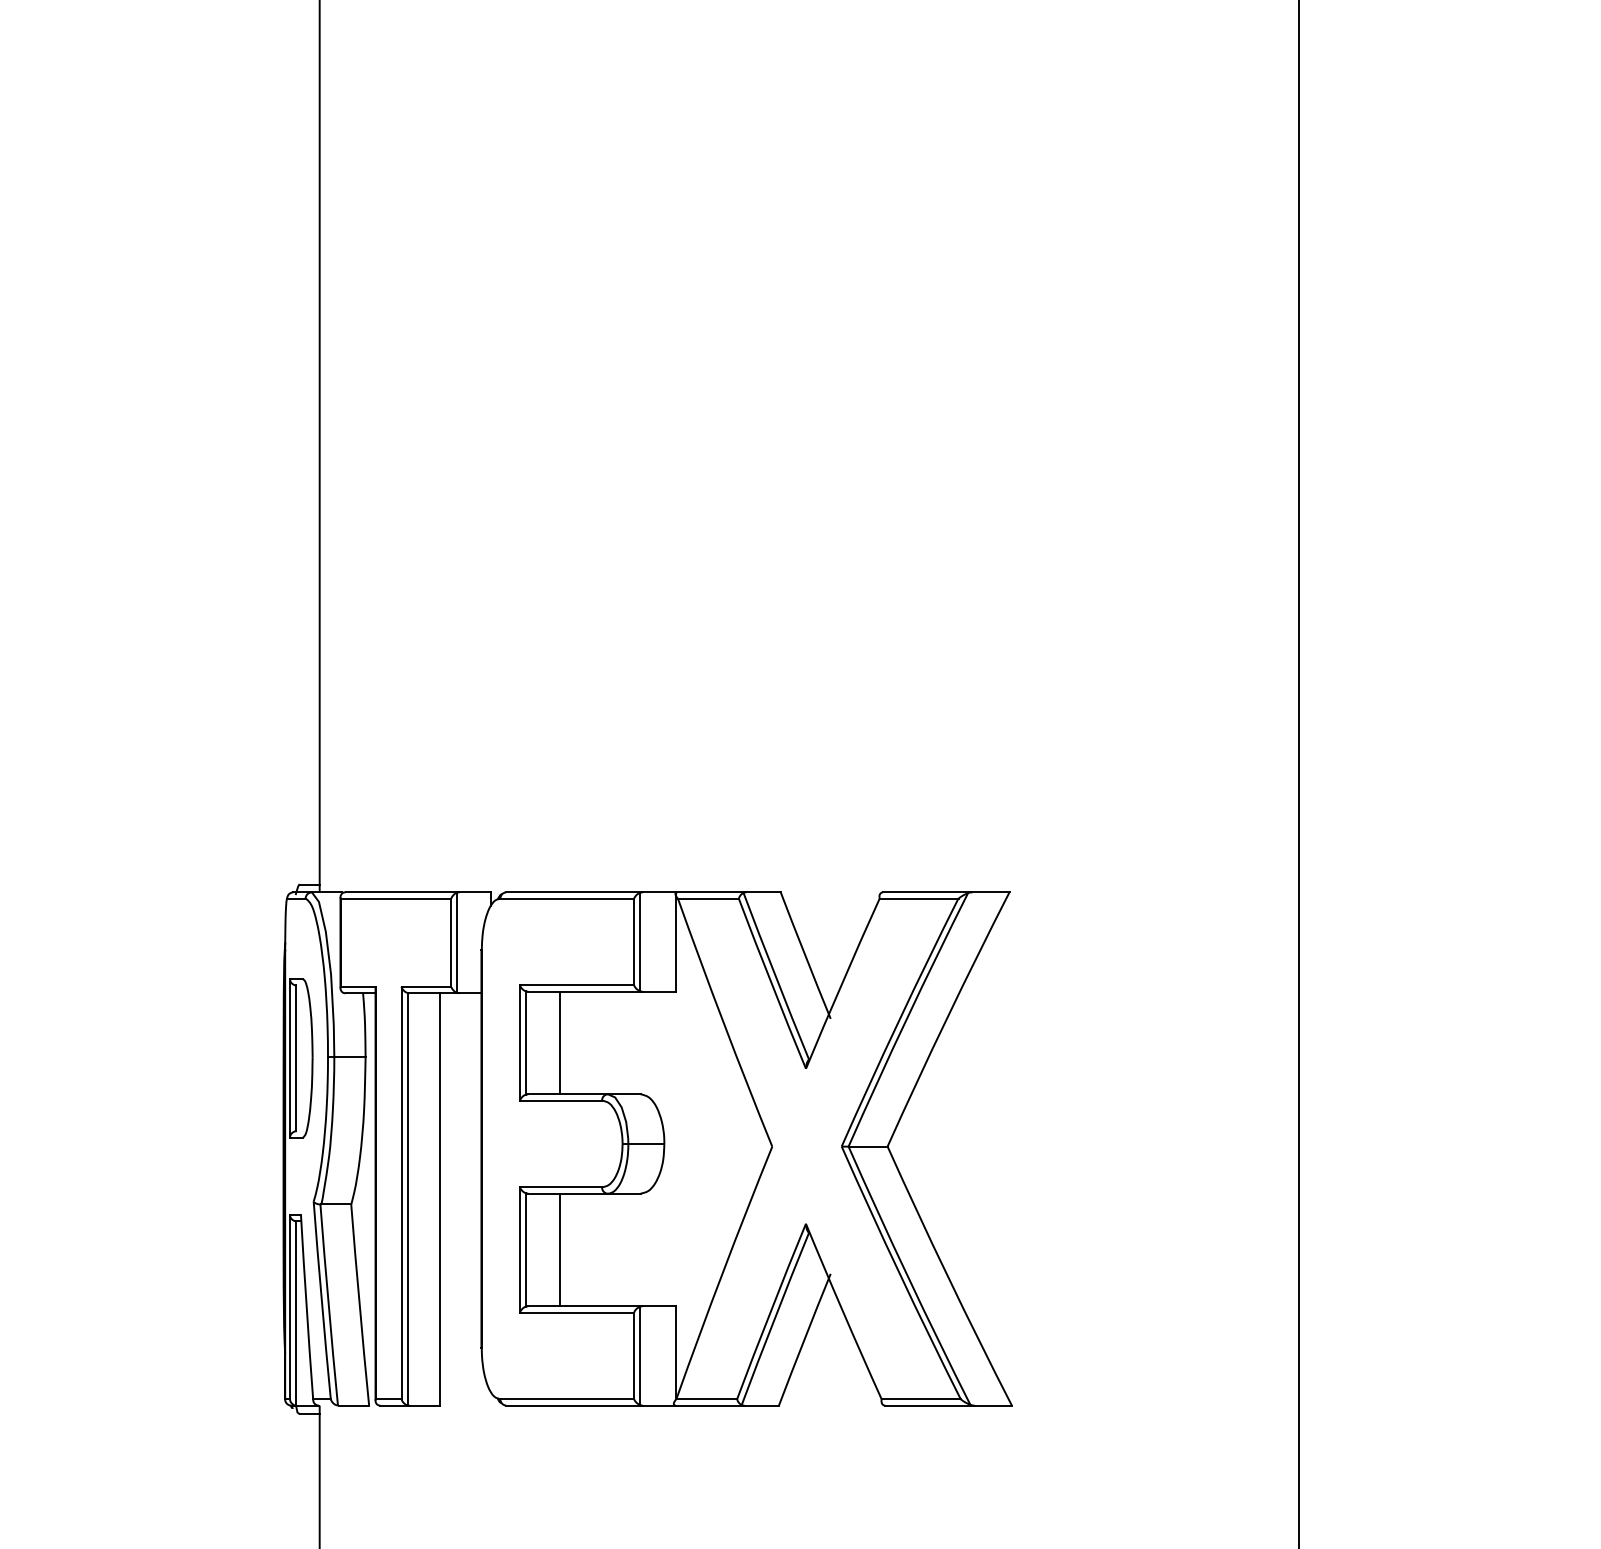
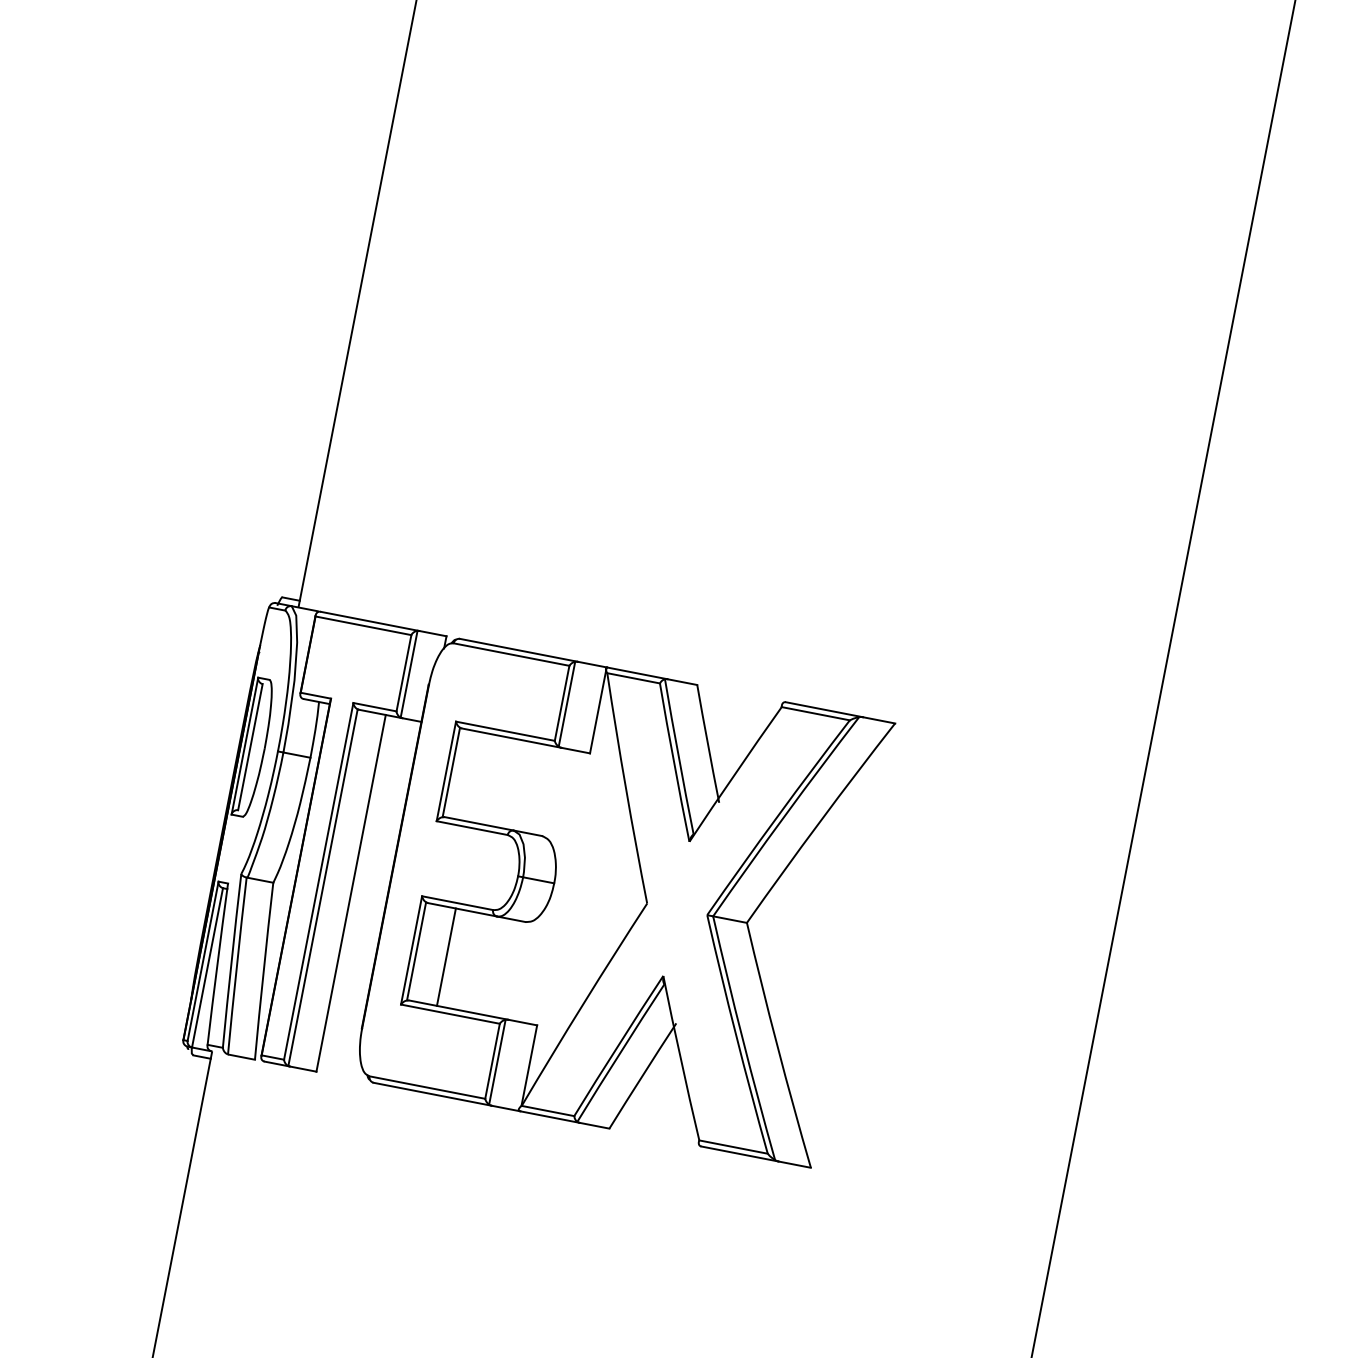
line: (560, 1042) -> (481, 777), removed

